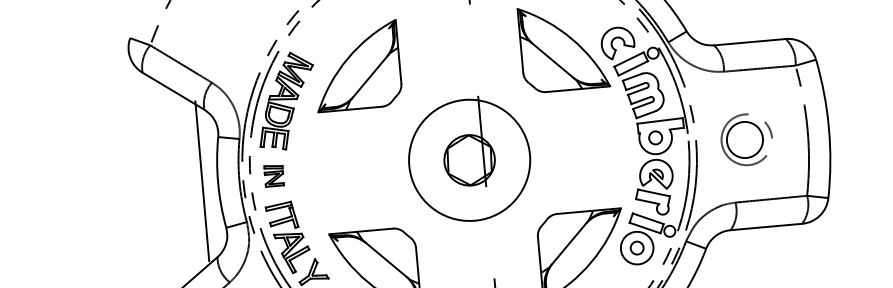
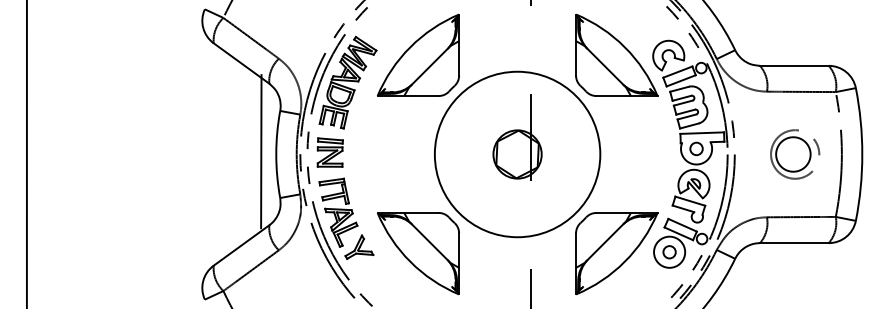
part: (747, 139) -> (795, 154), moved
circle: (469, 160) -> (517, 154), size x1.43
part: (273, 175) -> (329, 152), size x1.43

